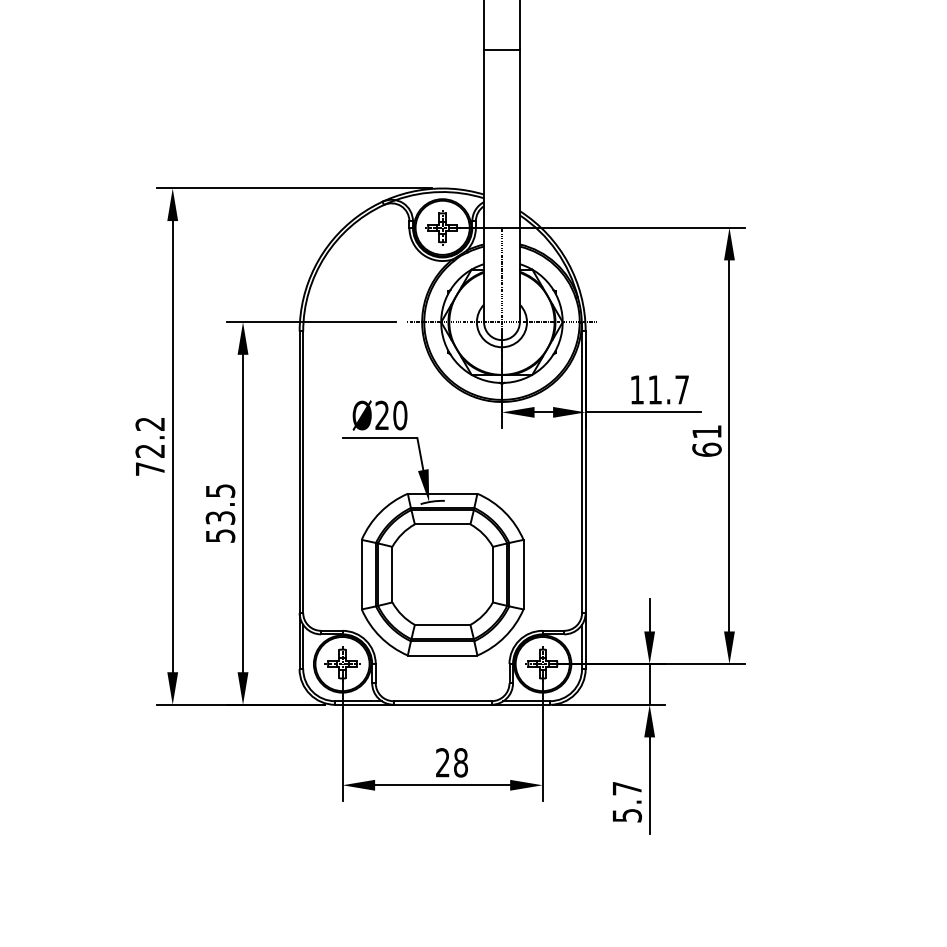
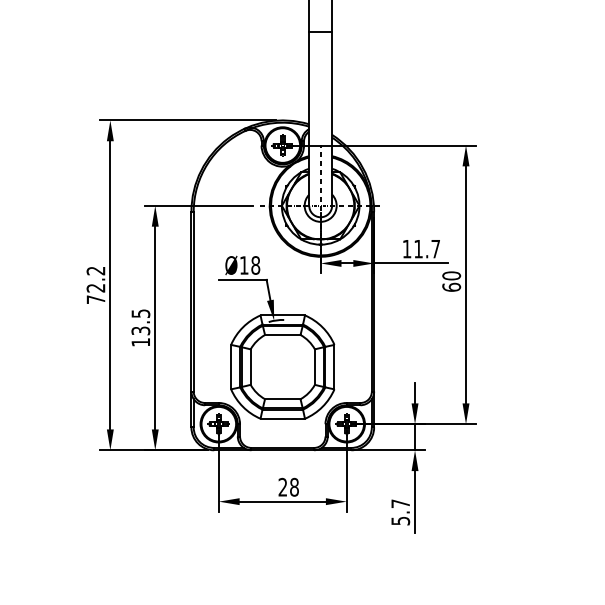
text: (390, 415) -> (249, 265), Ø20 -> Ø18
text: (706, 431) -> (451, 275), 61 -> 60
text: (219, 536) -> (140, 342), 53.5 -> 13.5

